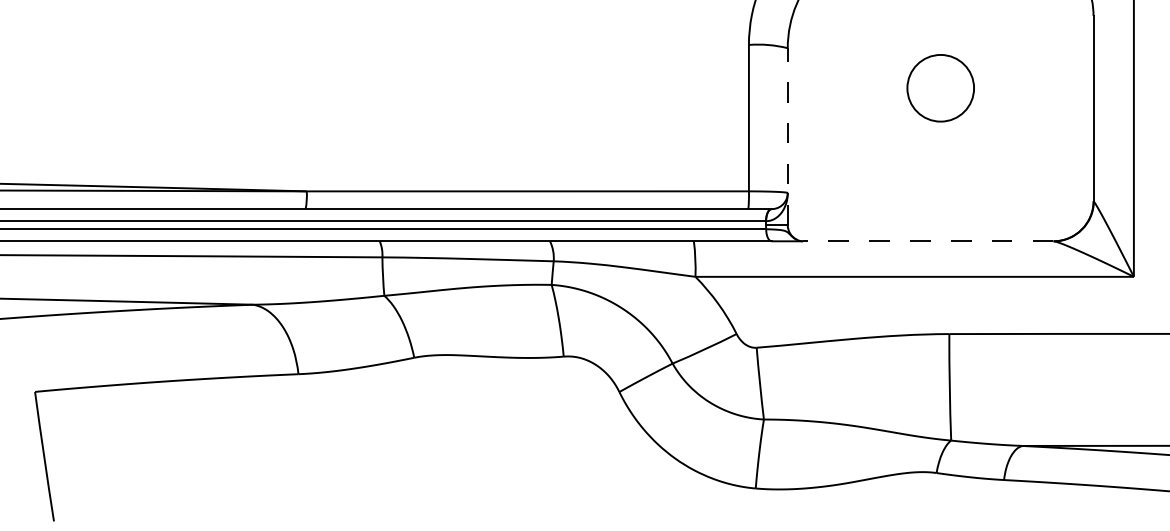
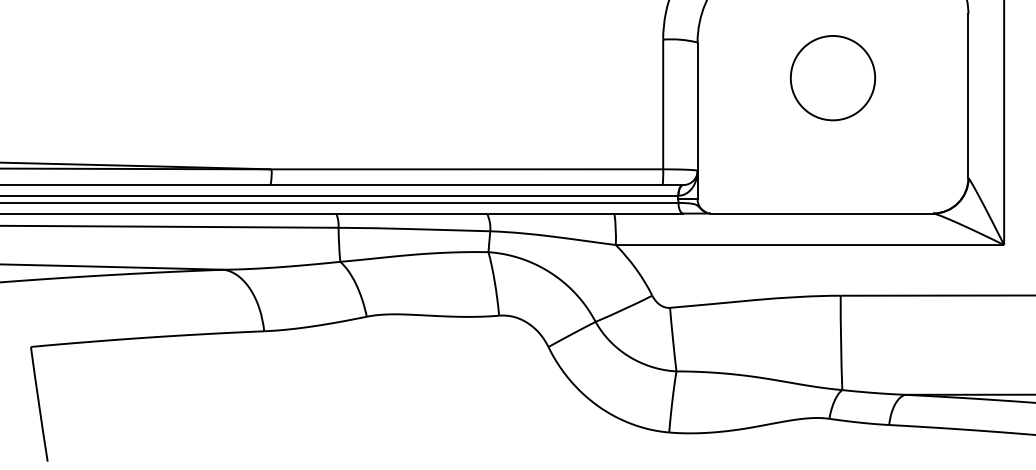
circle: (940, 87) -> (832, 77), size x1.43
line: (787, 136) -> (697, 120), dashed -> solid
line: (927, 241) -> (821, 213), dashed -> solid

